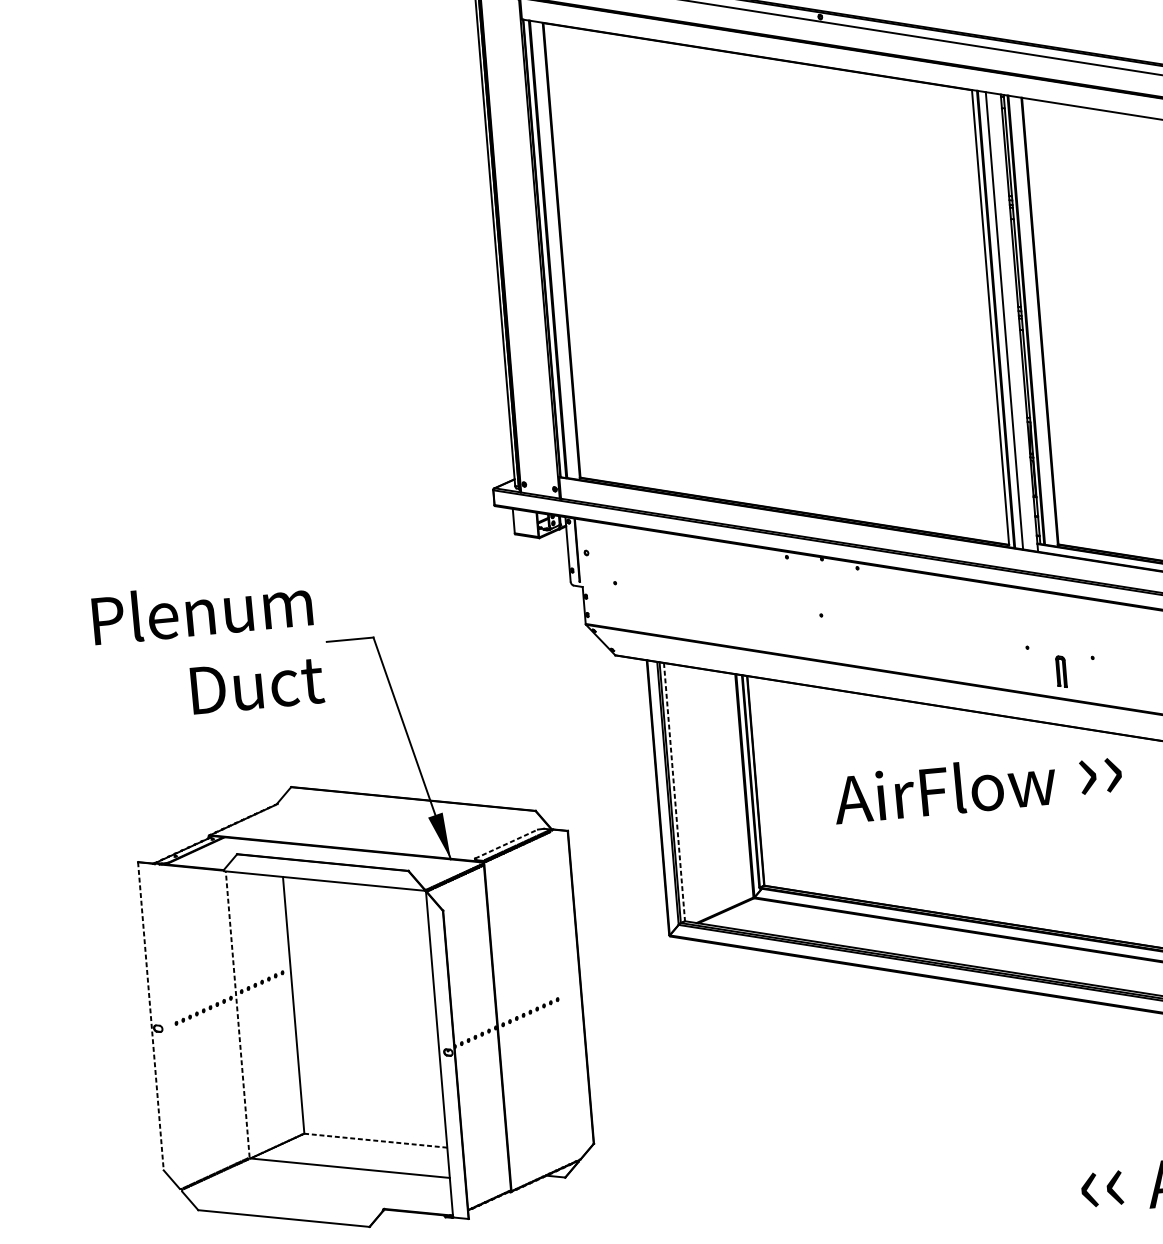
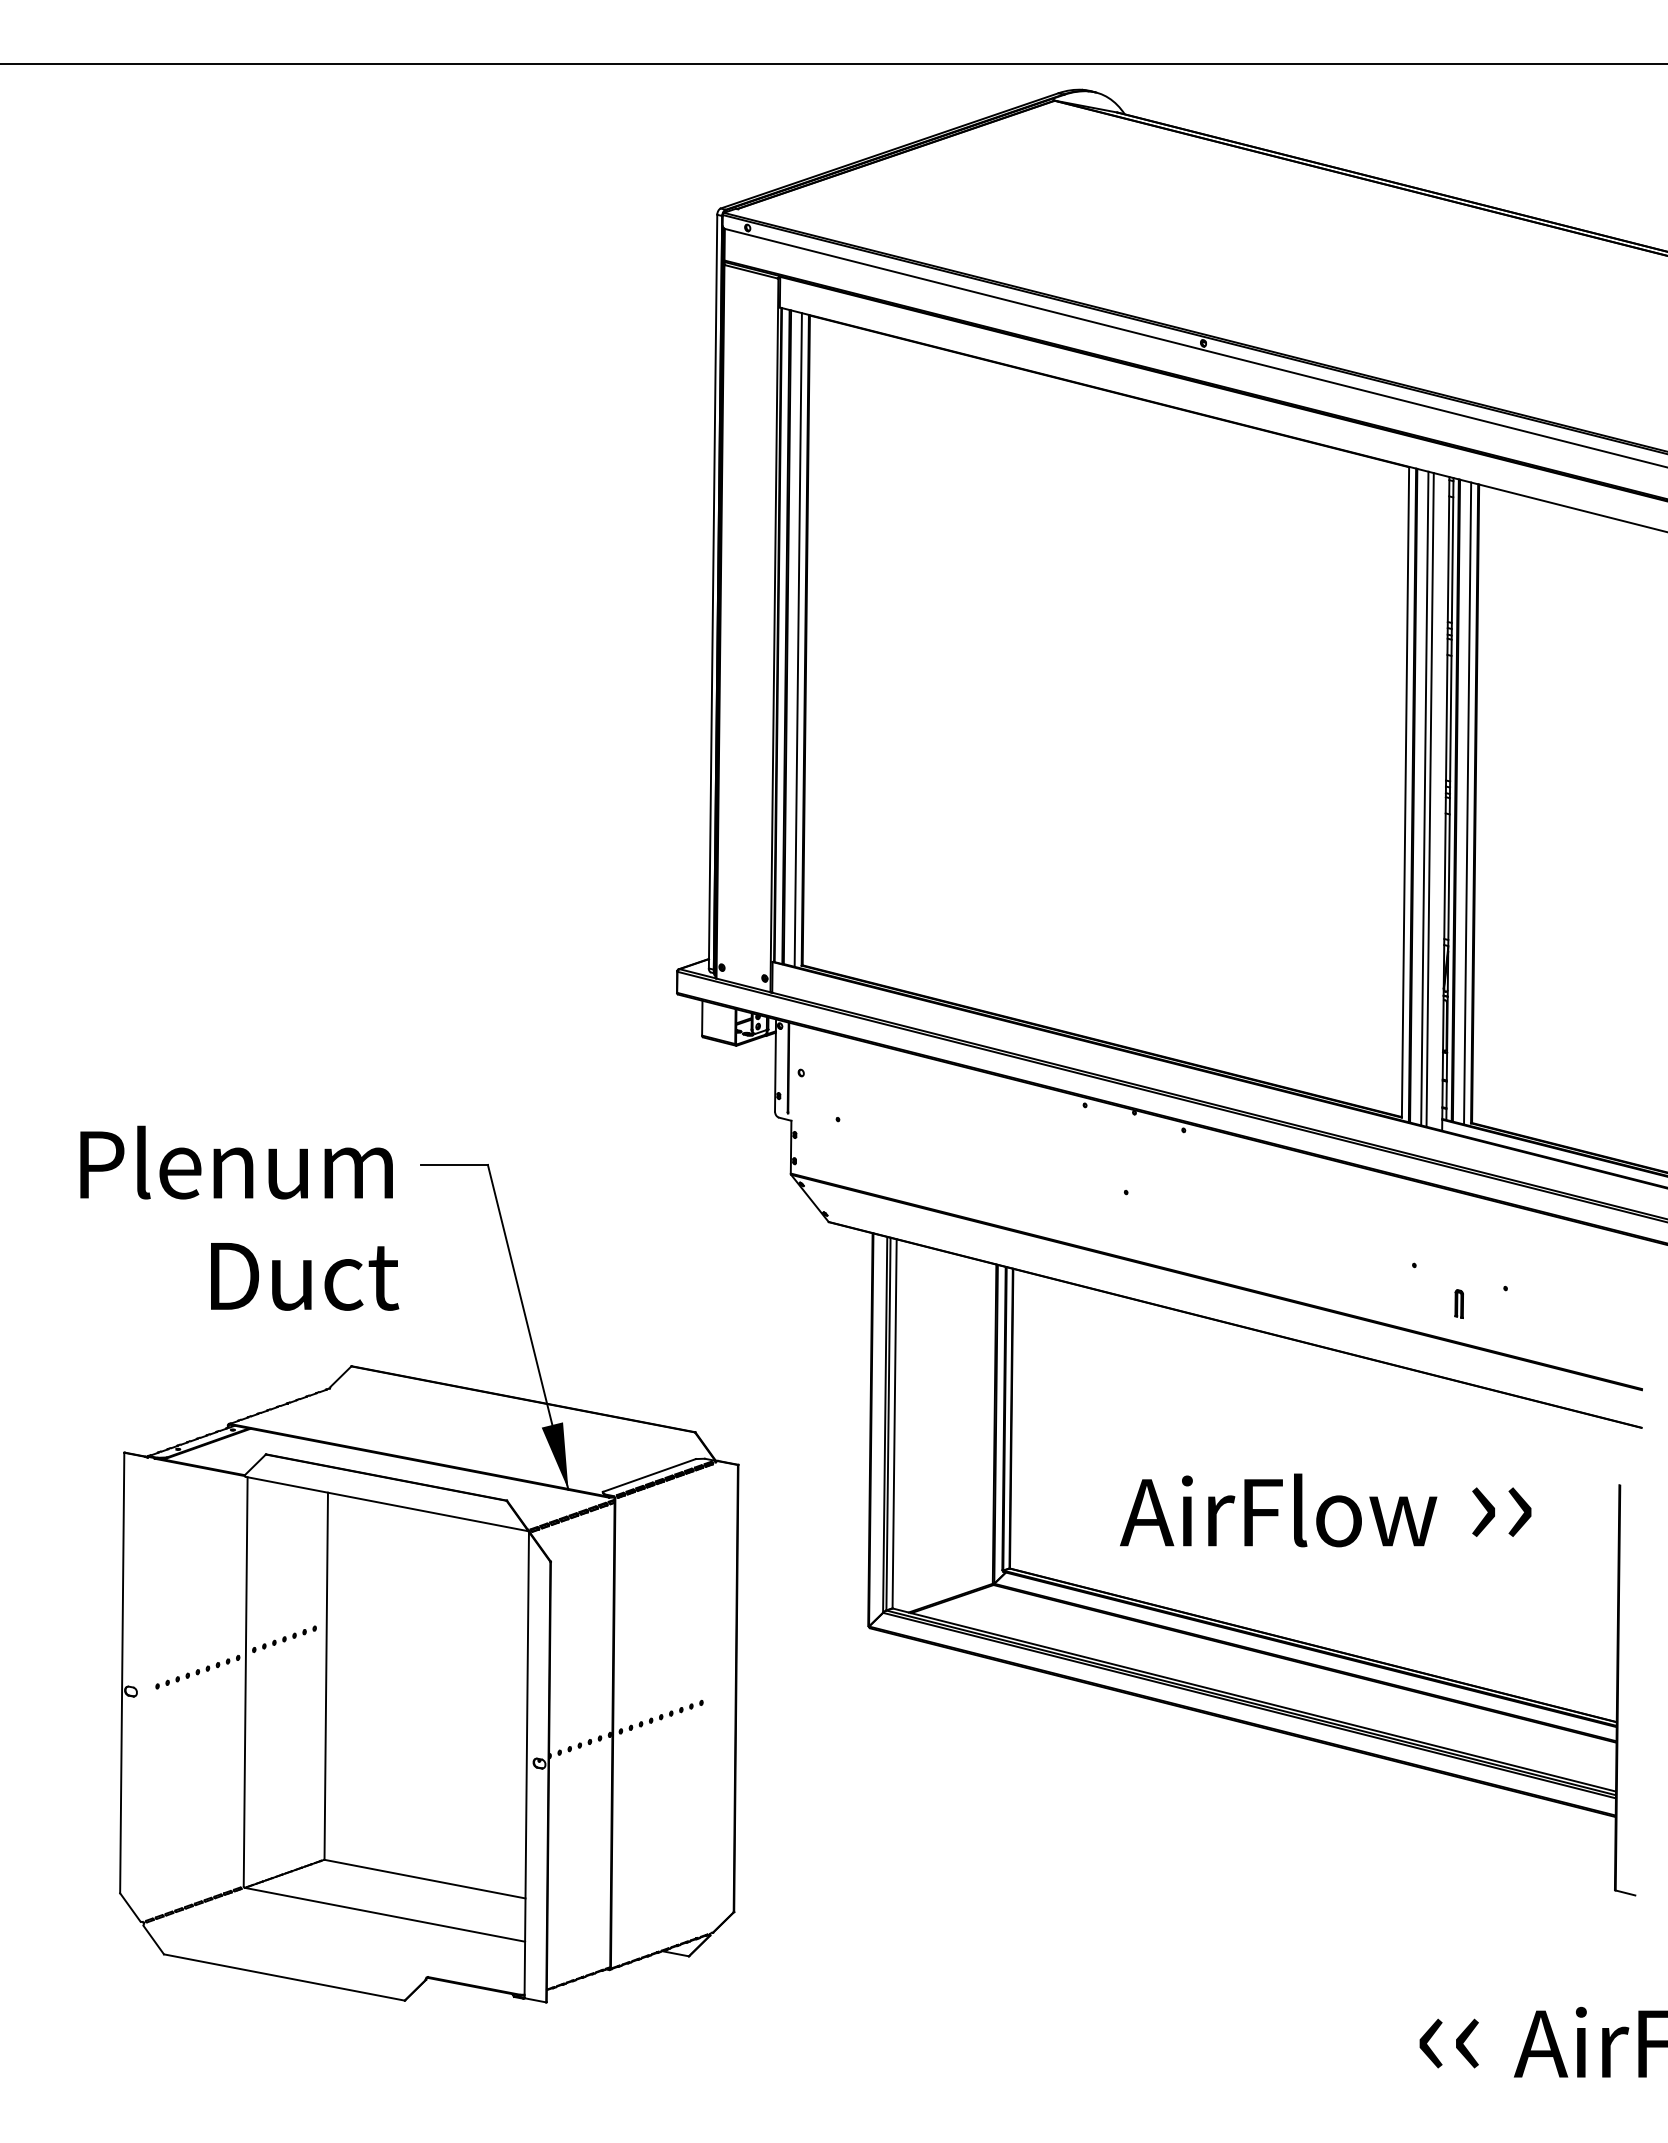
line: (555, 250) -> (797, 639), added
line: (1007, 321) -> (1429, 799), added
line: (1034, 321) -> (1467, 803), added
text: (207, 648) -> (239, 1217), moved
part: (1060, 671) -> (1458, 1303), size x0.62
text: (977, 786) -> (1325, 1510), moved
line: (674, 792) -> (894, 1424), dashed -> solid
line: (506, 844) -> (649, 1475), dashed -> solid
line: (237, 1014) -> (245, 1681), dashed -> solid
line: (151, 1016) -> (122, 1673), dashed -> solid
line: (375, 1140) -> (424, 1879), dashed -> solid

